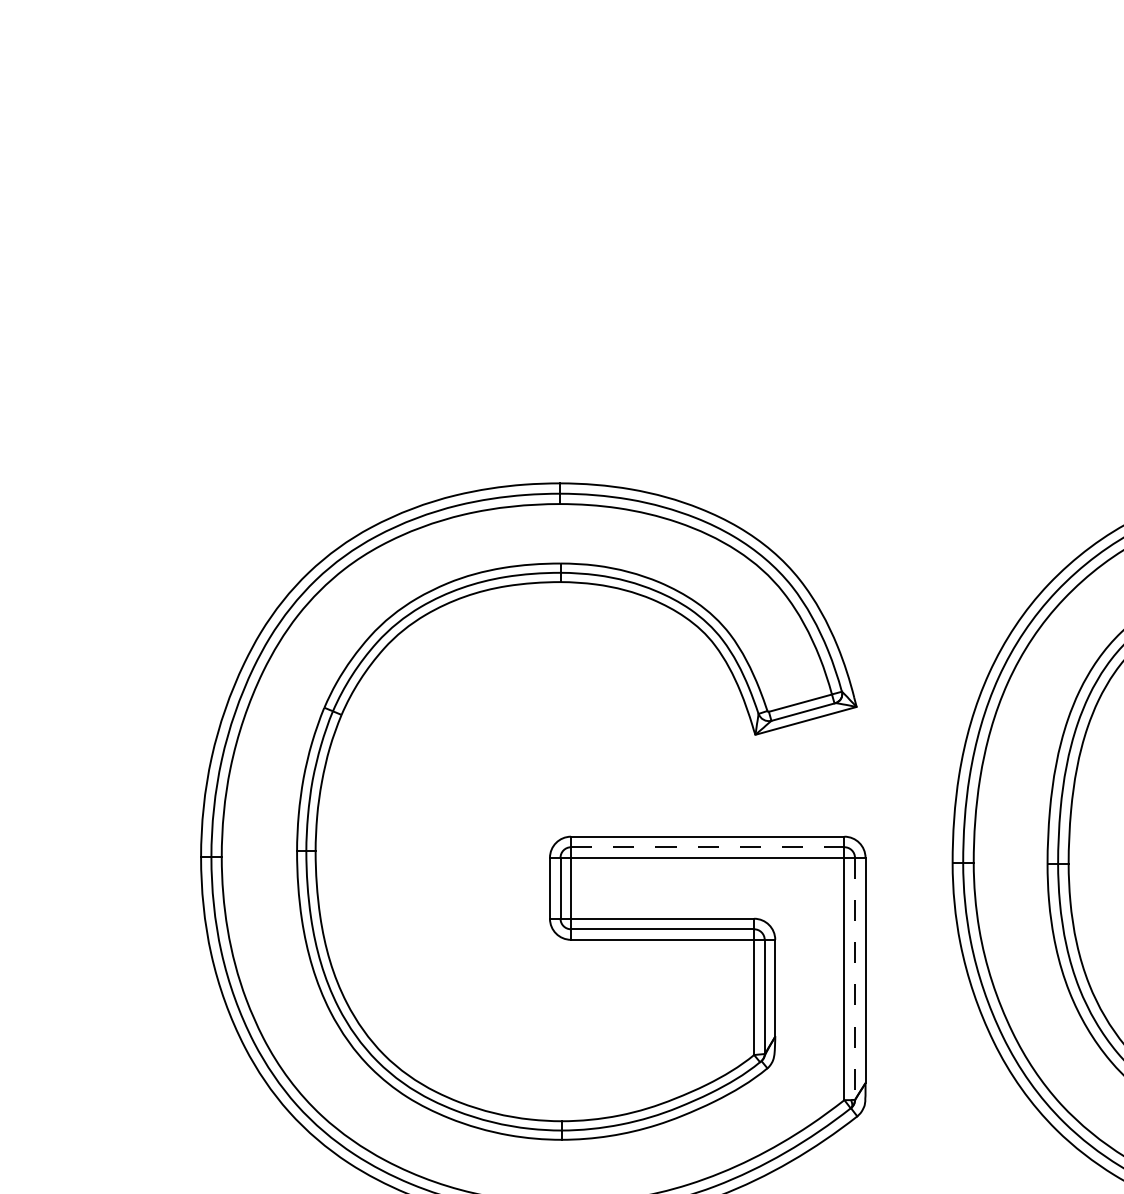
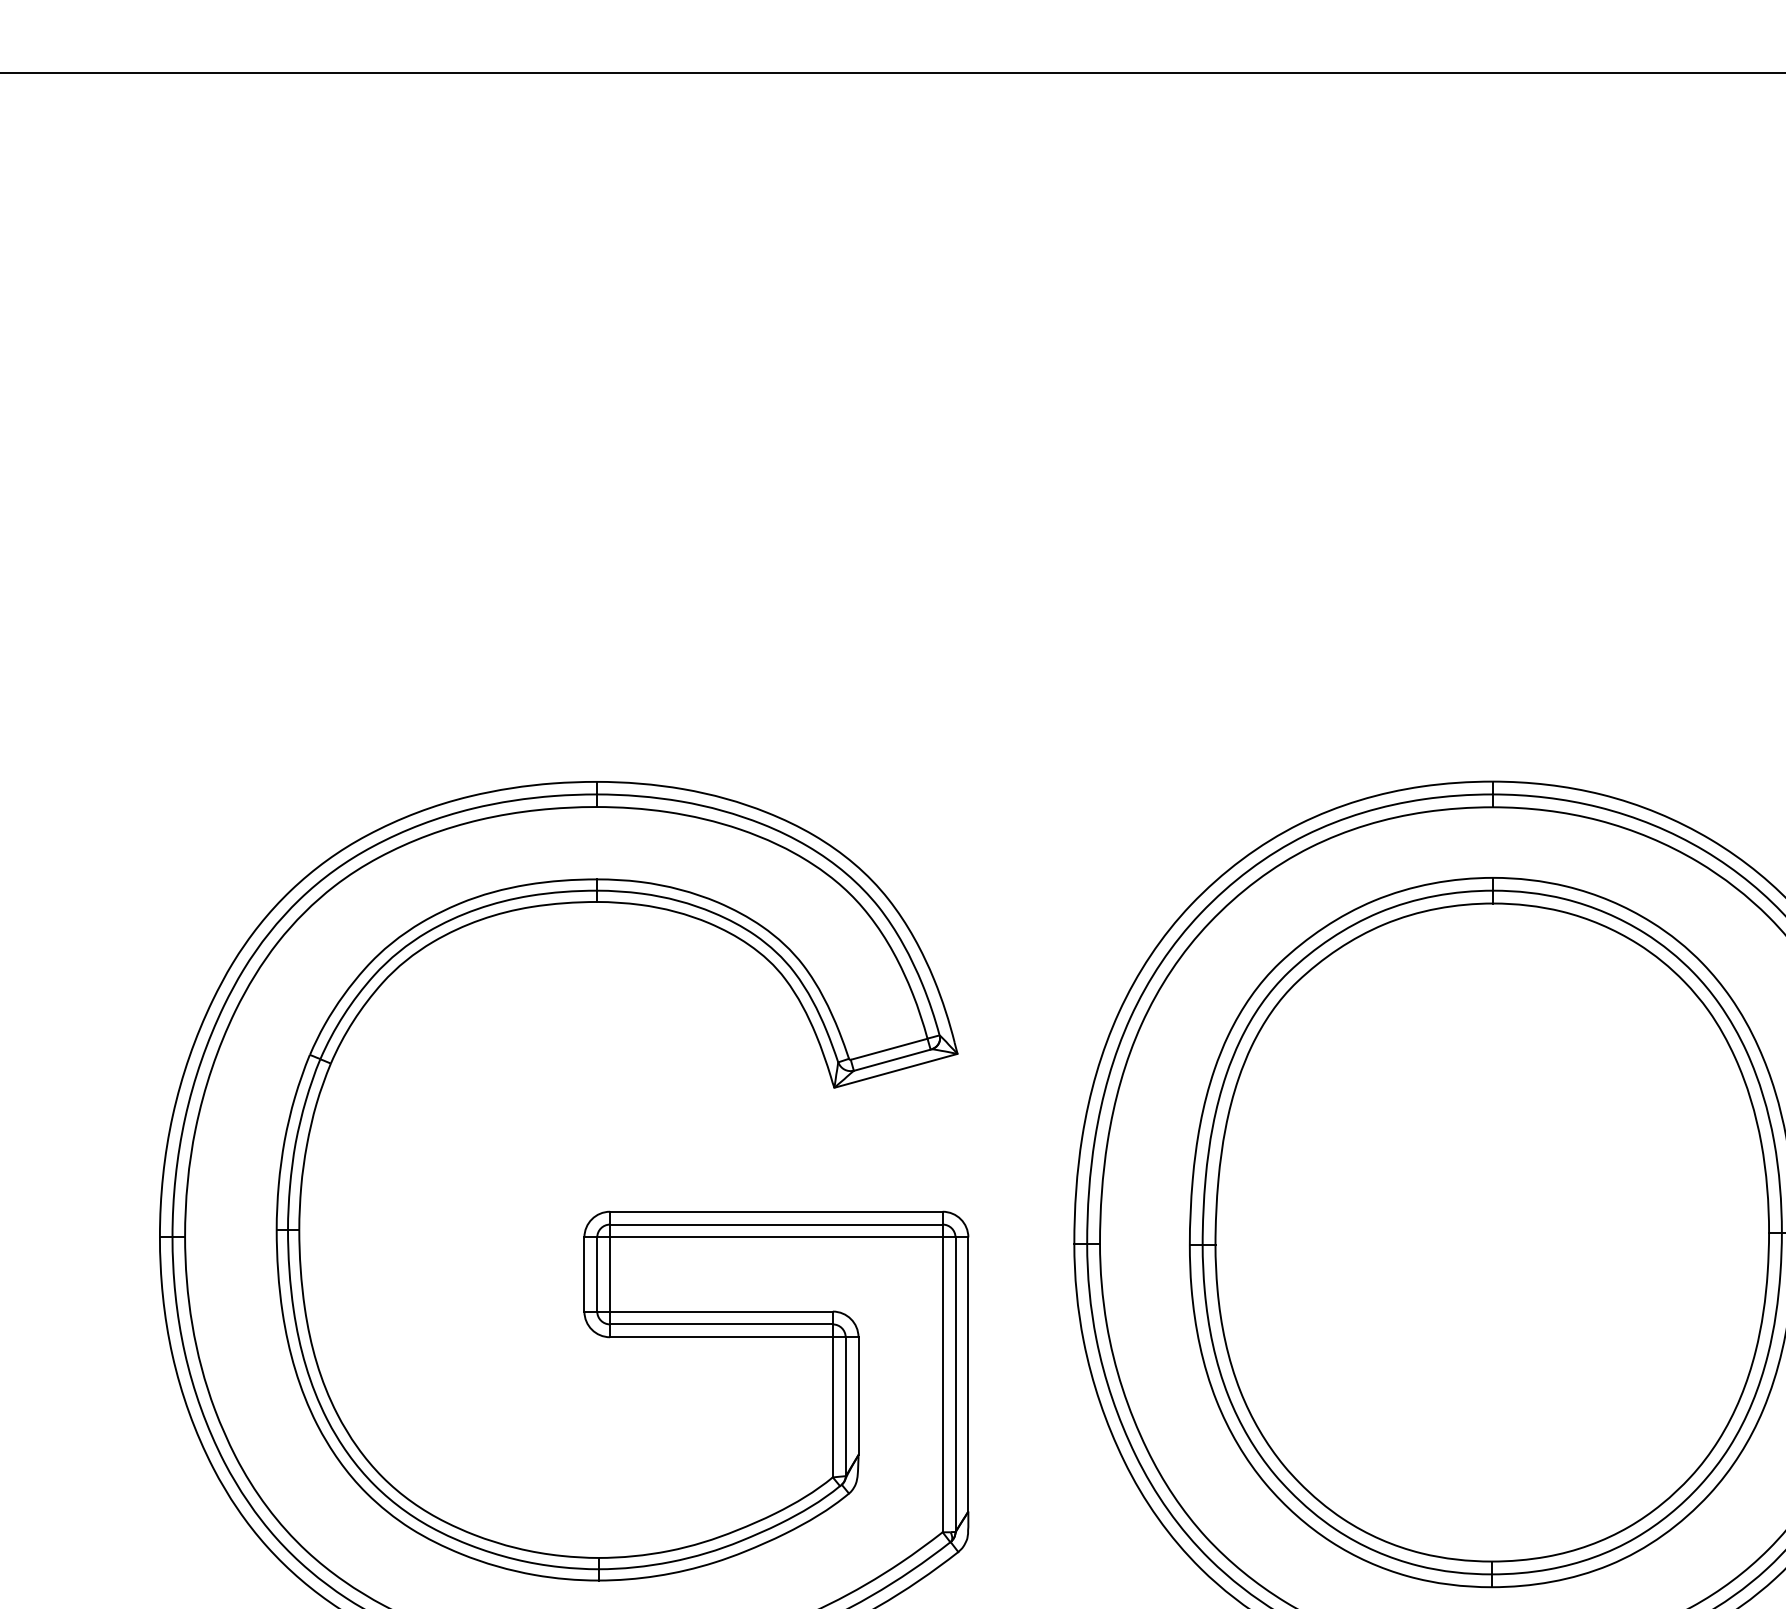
line: (707, 847) -> (776, 1224), dashed -> solid
line: (854, 979) -> (955, 1385), dashed -> solid

